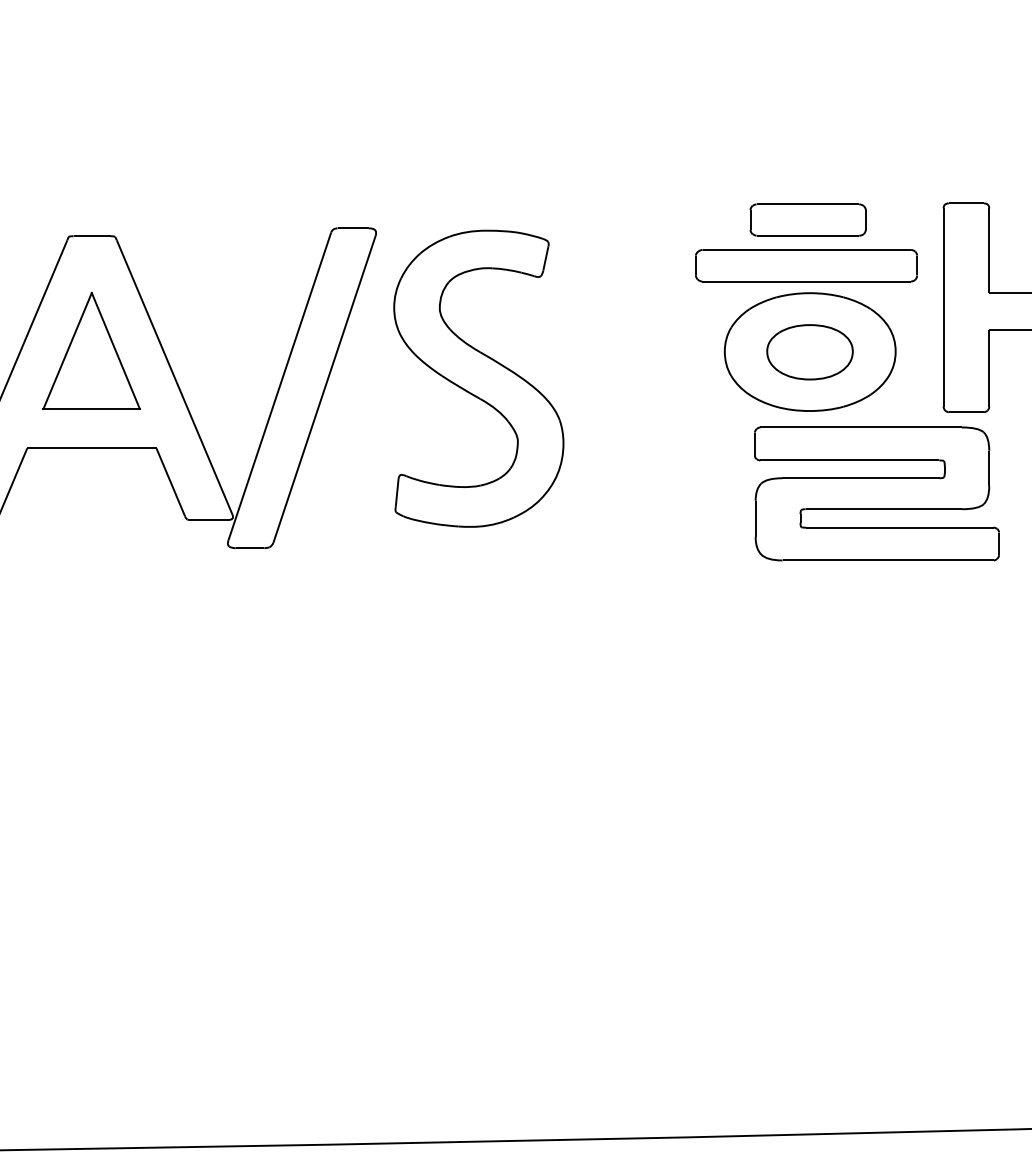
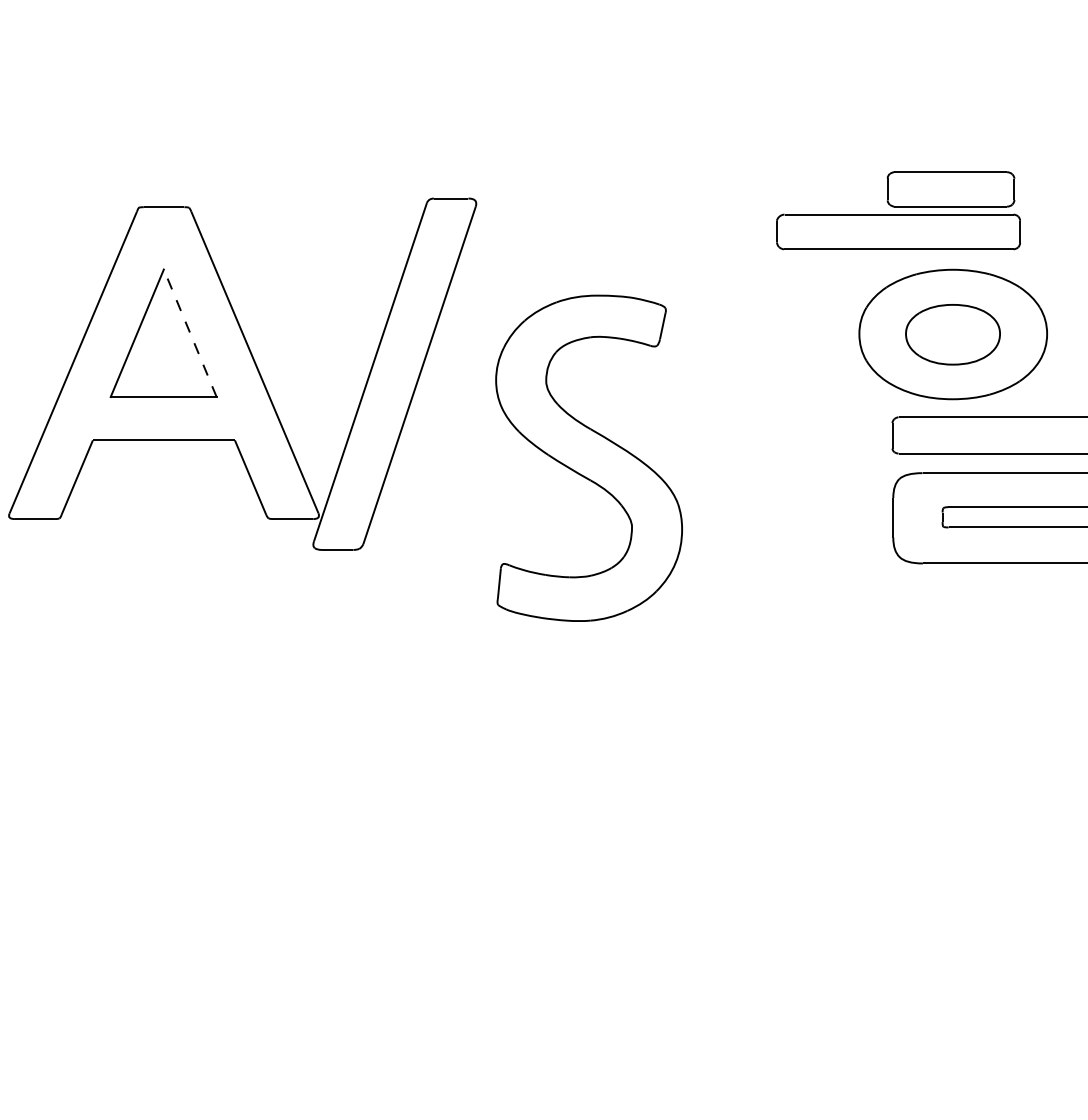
part: (806, 265) -> (898, 231), moved
line: (115, 350) -> (189, 332), solid -> dashed
part: (478, 378) -> (588, 458), moved

